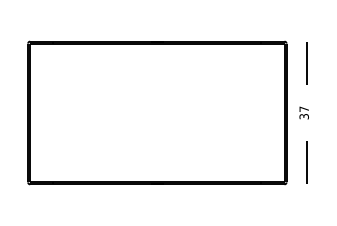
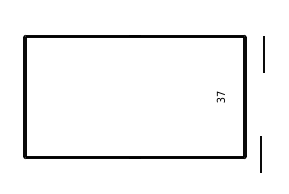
text: (303, 112) -> (220, 96), moved
line: (307, 162) -> (260, 154), moved

